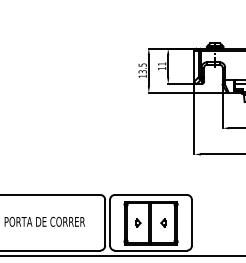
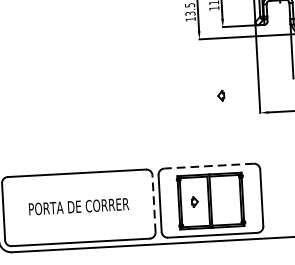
line: (151, 194) -> (209, 165), solid -> dashed
line: (105, 222) -> (154, 203), solid -> dashed
part: (163, 222) -> (220, 95), moved

